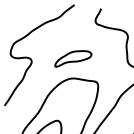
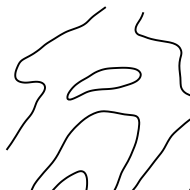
part: (72, 58) -> (103, 83), size x1.43

